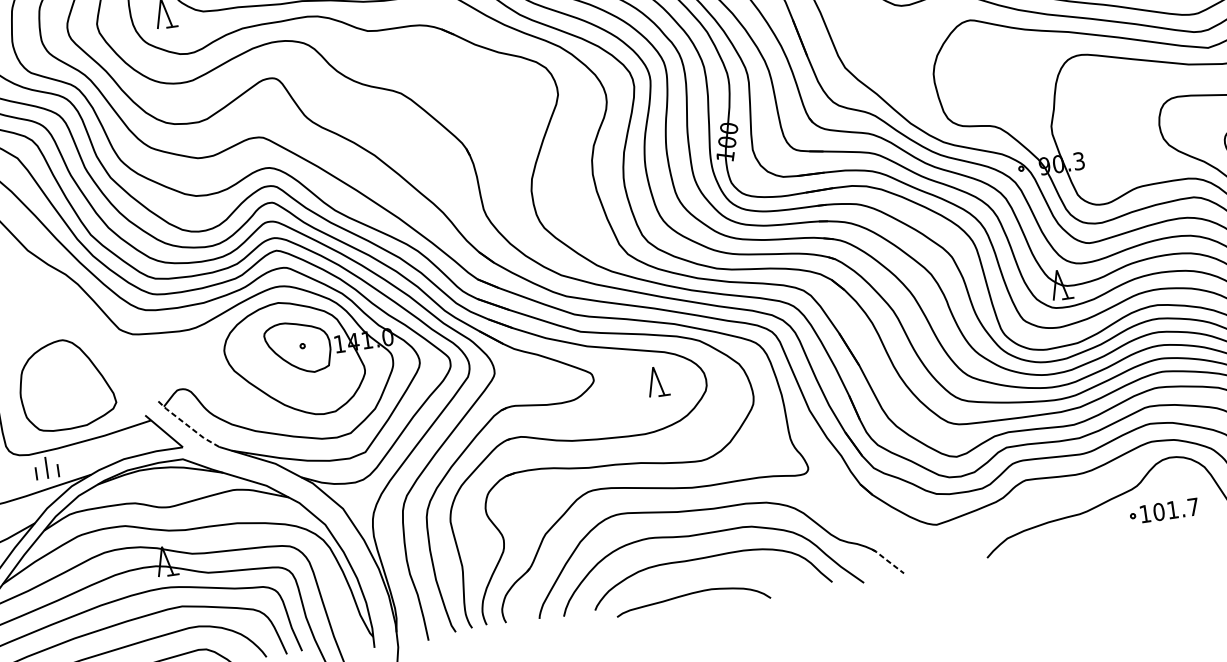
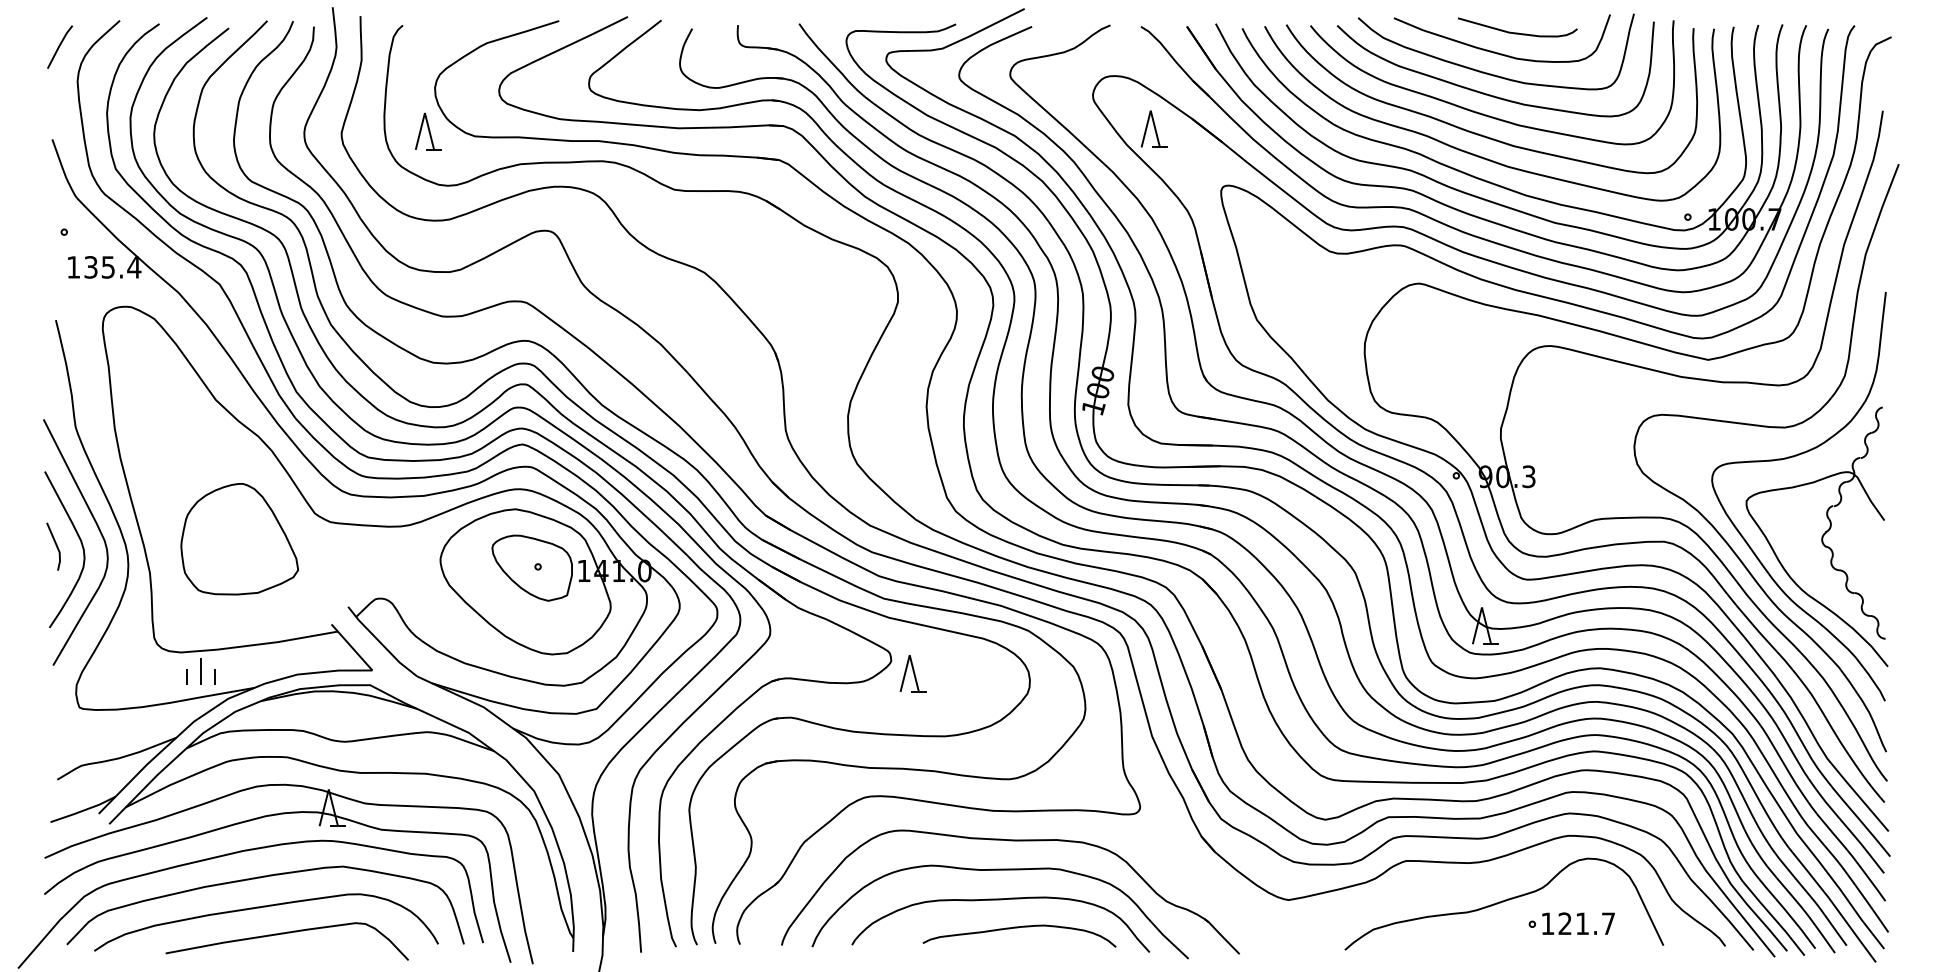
part: (657, 381) -> (912, 673), moved
part: (66, 384) -> (239, 539), moved
line: (186, 425) -> (380, 643), dashed -> solid
text: (1159, 511) -> (1565, 923), 101.7 -> 121.7
line: (887, 560) -> (1221, 935), dashed -> solid
curve: (691, 594) -> (1018, 928), moved

